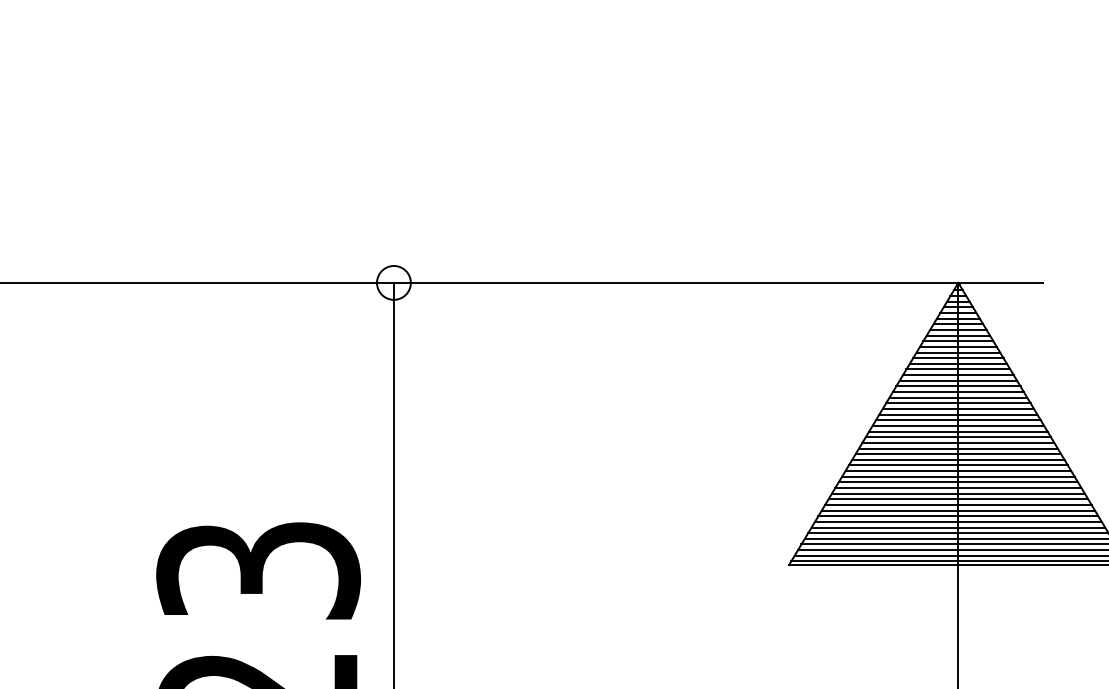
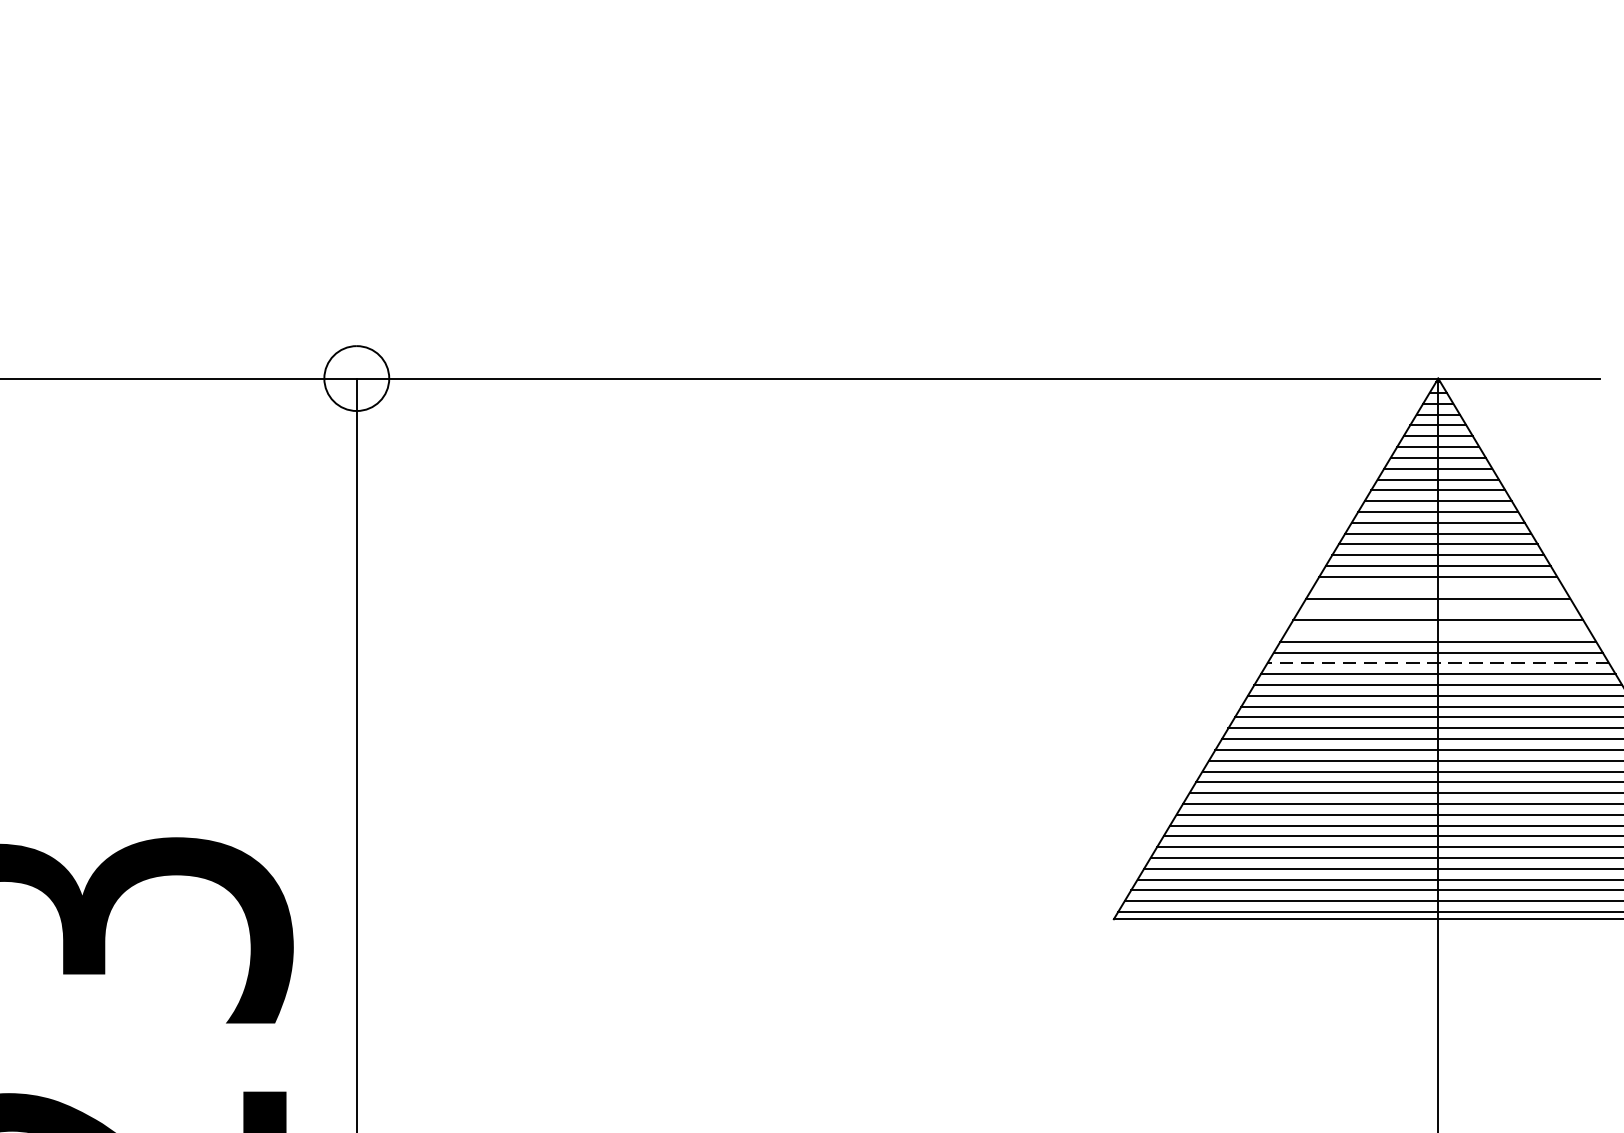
line: (957, 392) -> (1436, 588), removed
line: (958, 403) -> (1438, 609), removed
line: (958, 414) -> (1438, 630), removed
line: (957, 431) -> (1436, 663), solid -> dashed

